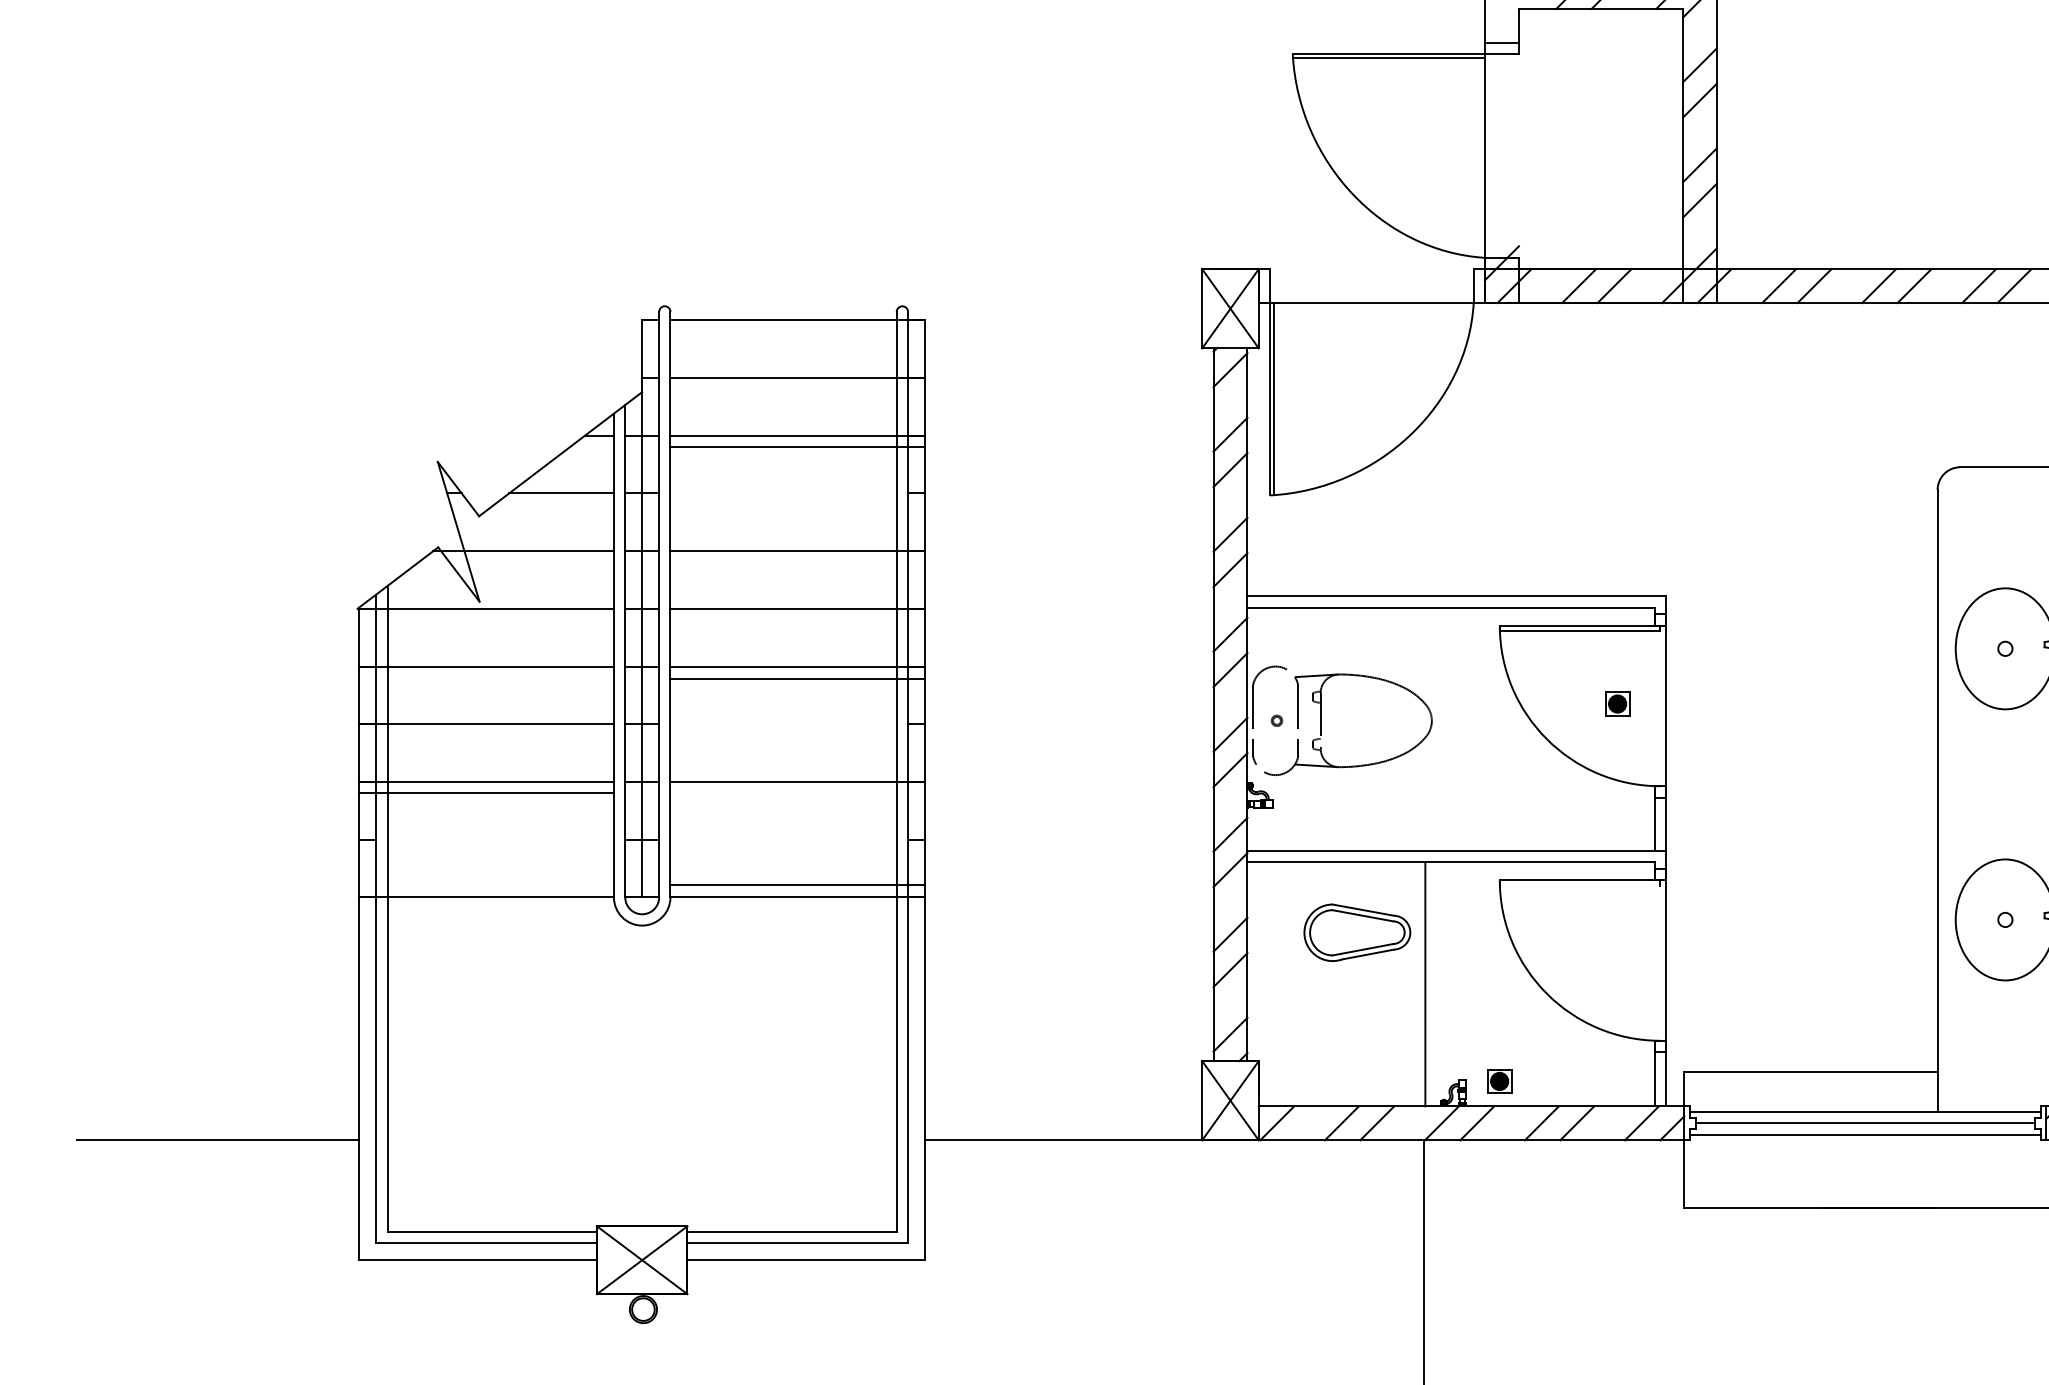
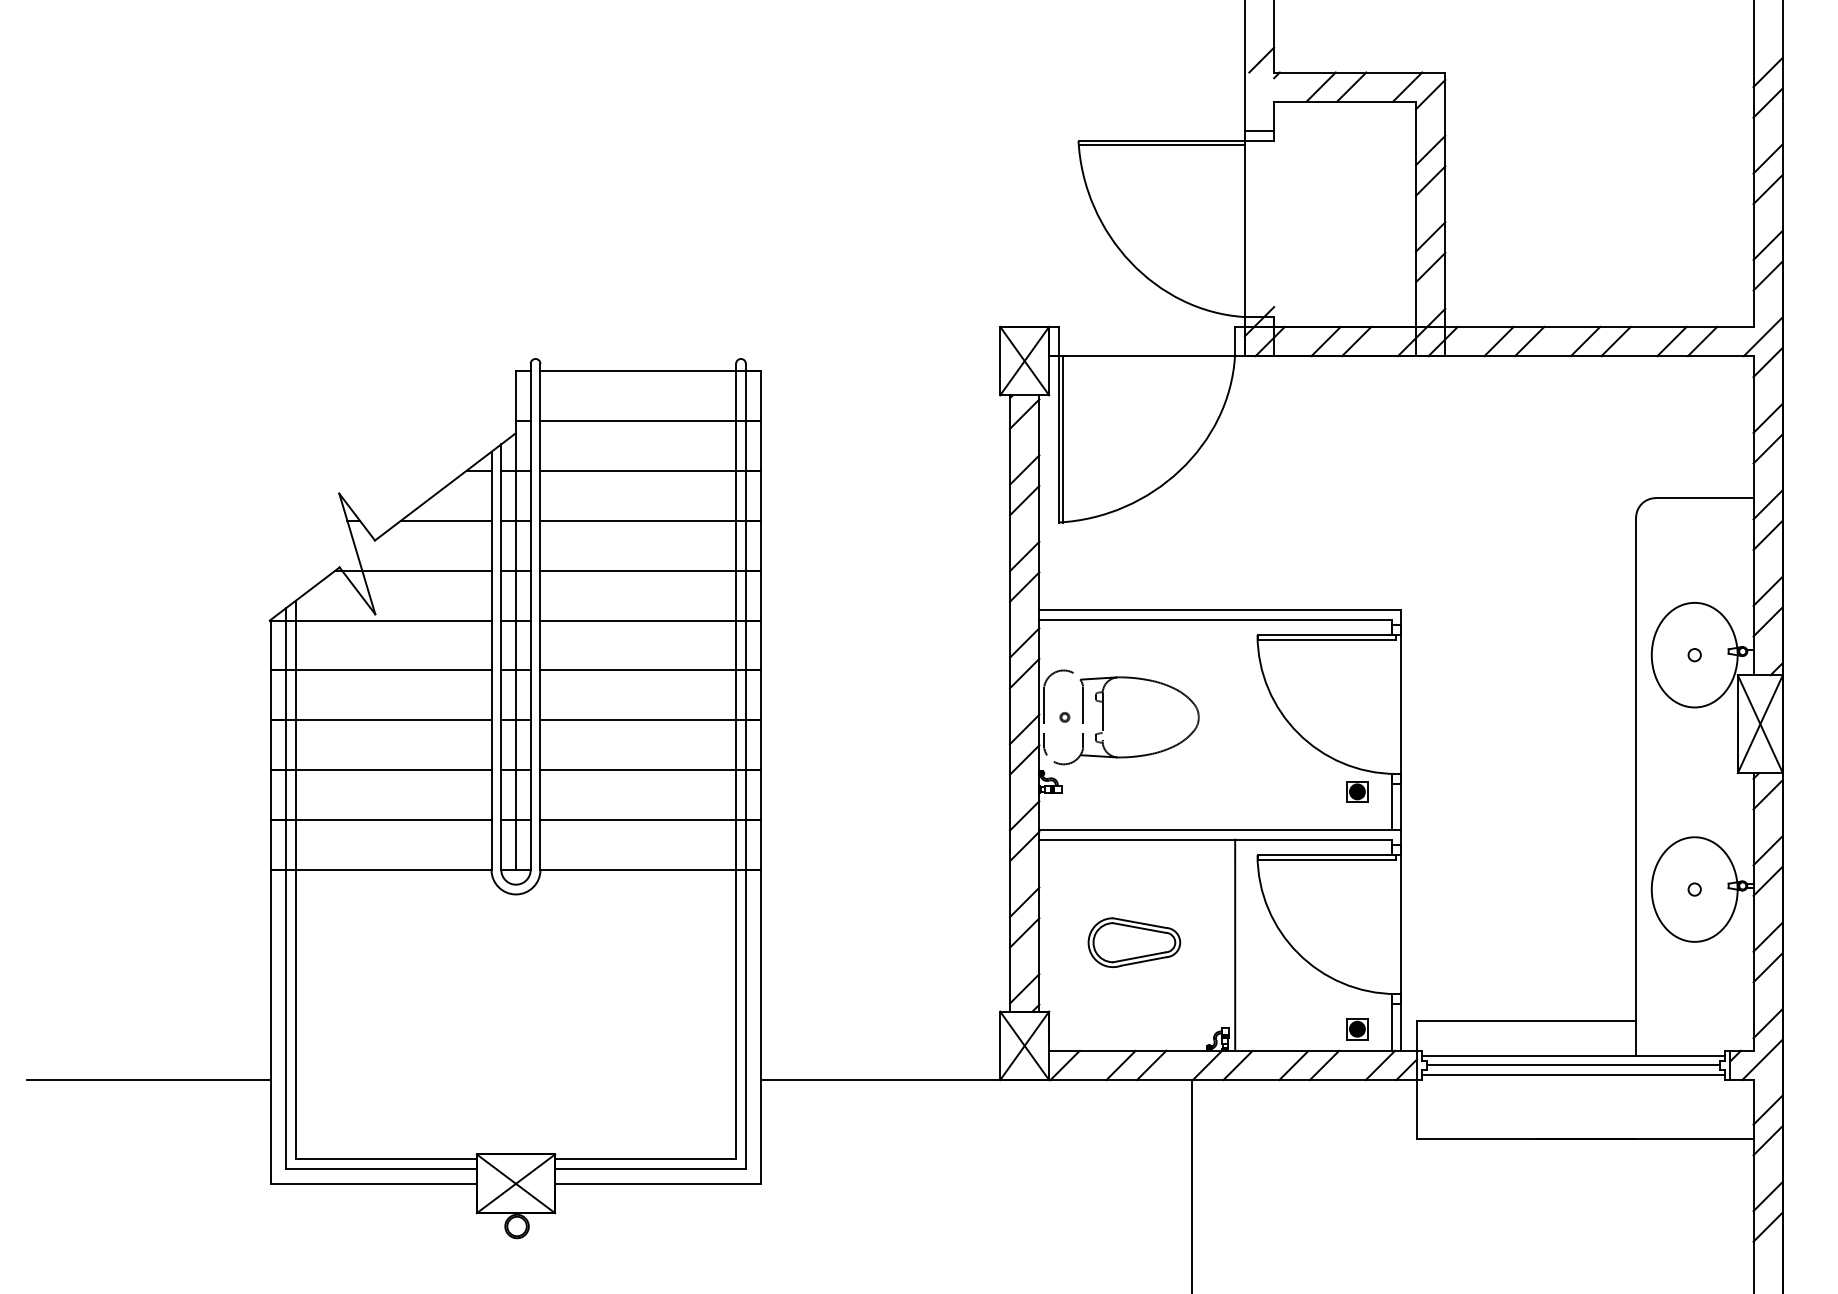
line: (797, 446) -> (650, 520), moved
line: (797, 679) -> (650, 720), moved
part: (1617, 703) -> (1357, 791), moved
line: (486, 793) -> (381, 820), moved
line: (797, 885) -> (650, 820), moved
line: (1579, 886) -> (1326, 860), added
part: (1357, 932) -> (1134, 942), moved
line: (1425, 983) -> (1235, 944), moved
part: (1499, 1081) -> (1357, 1029), moved

